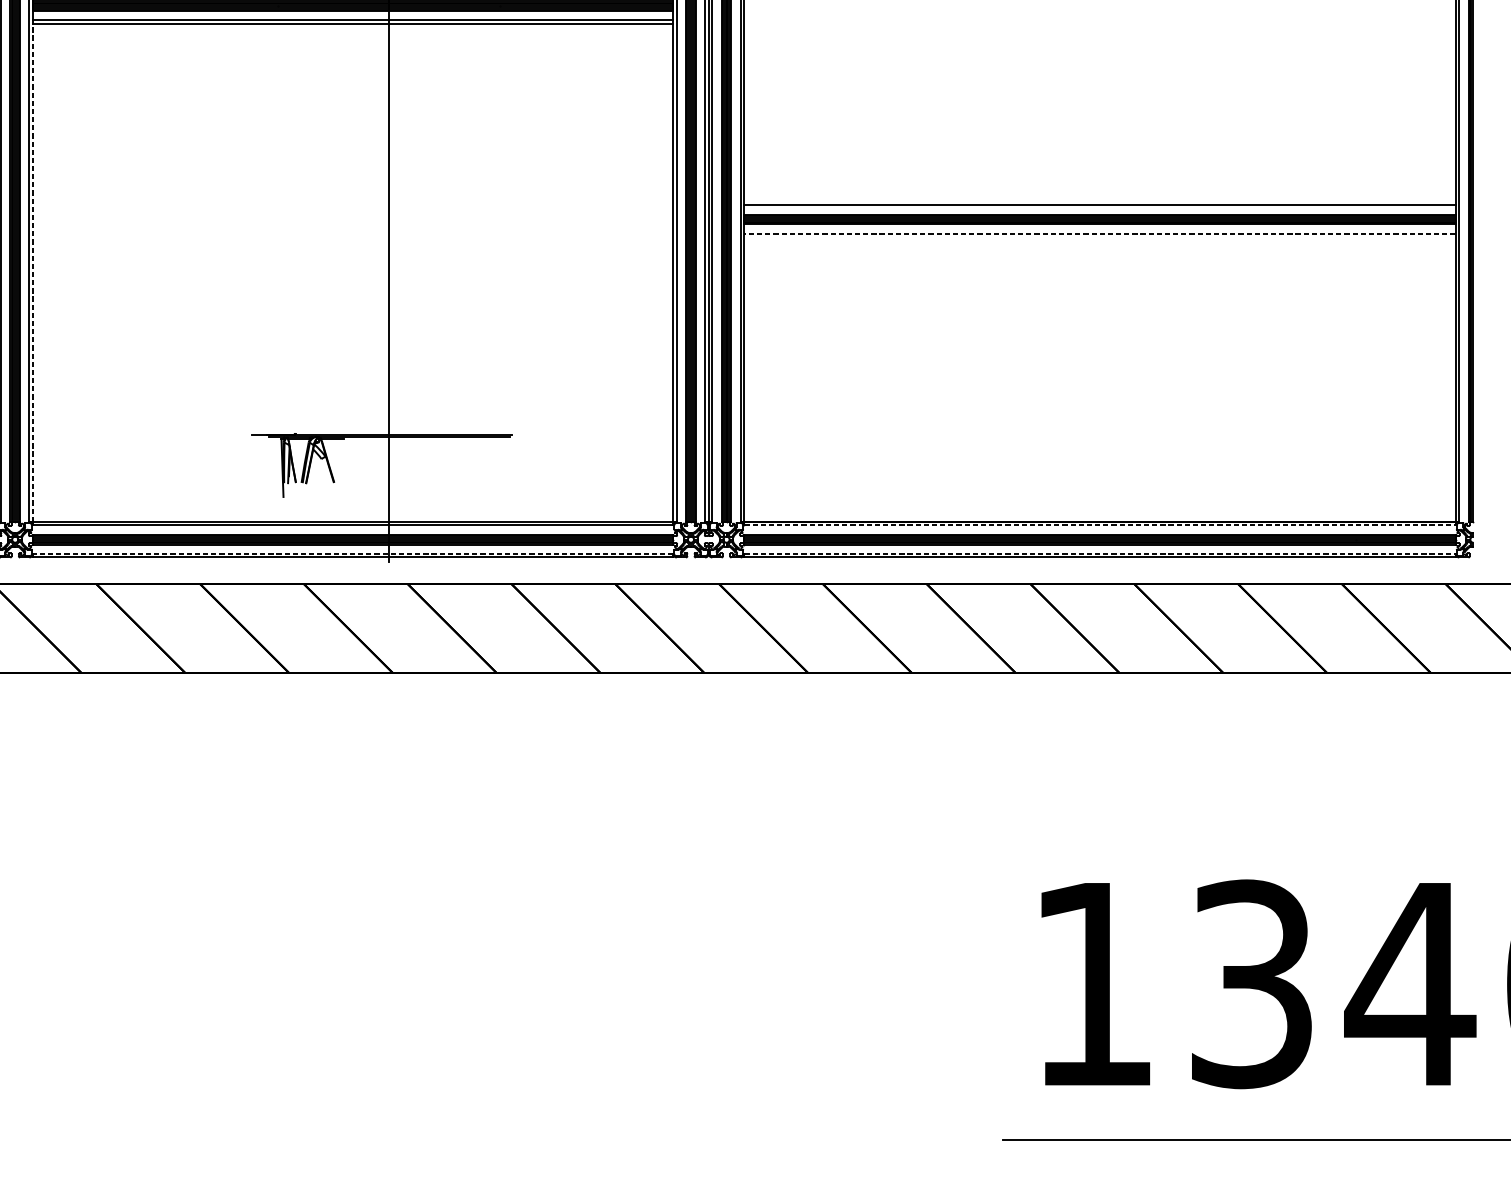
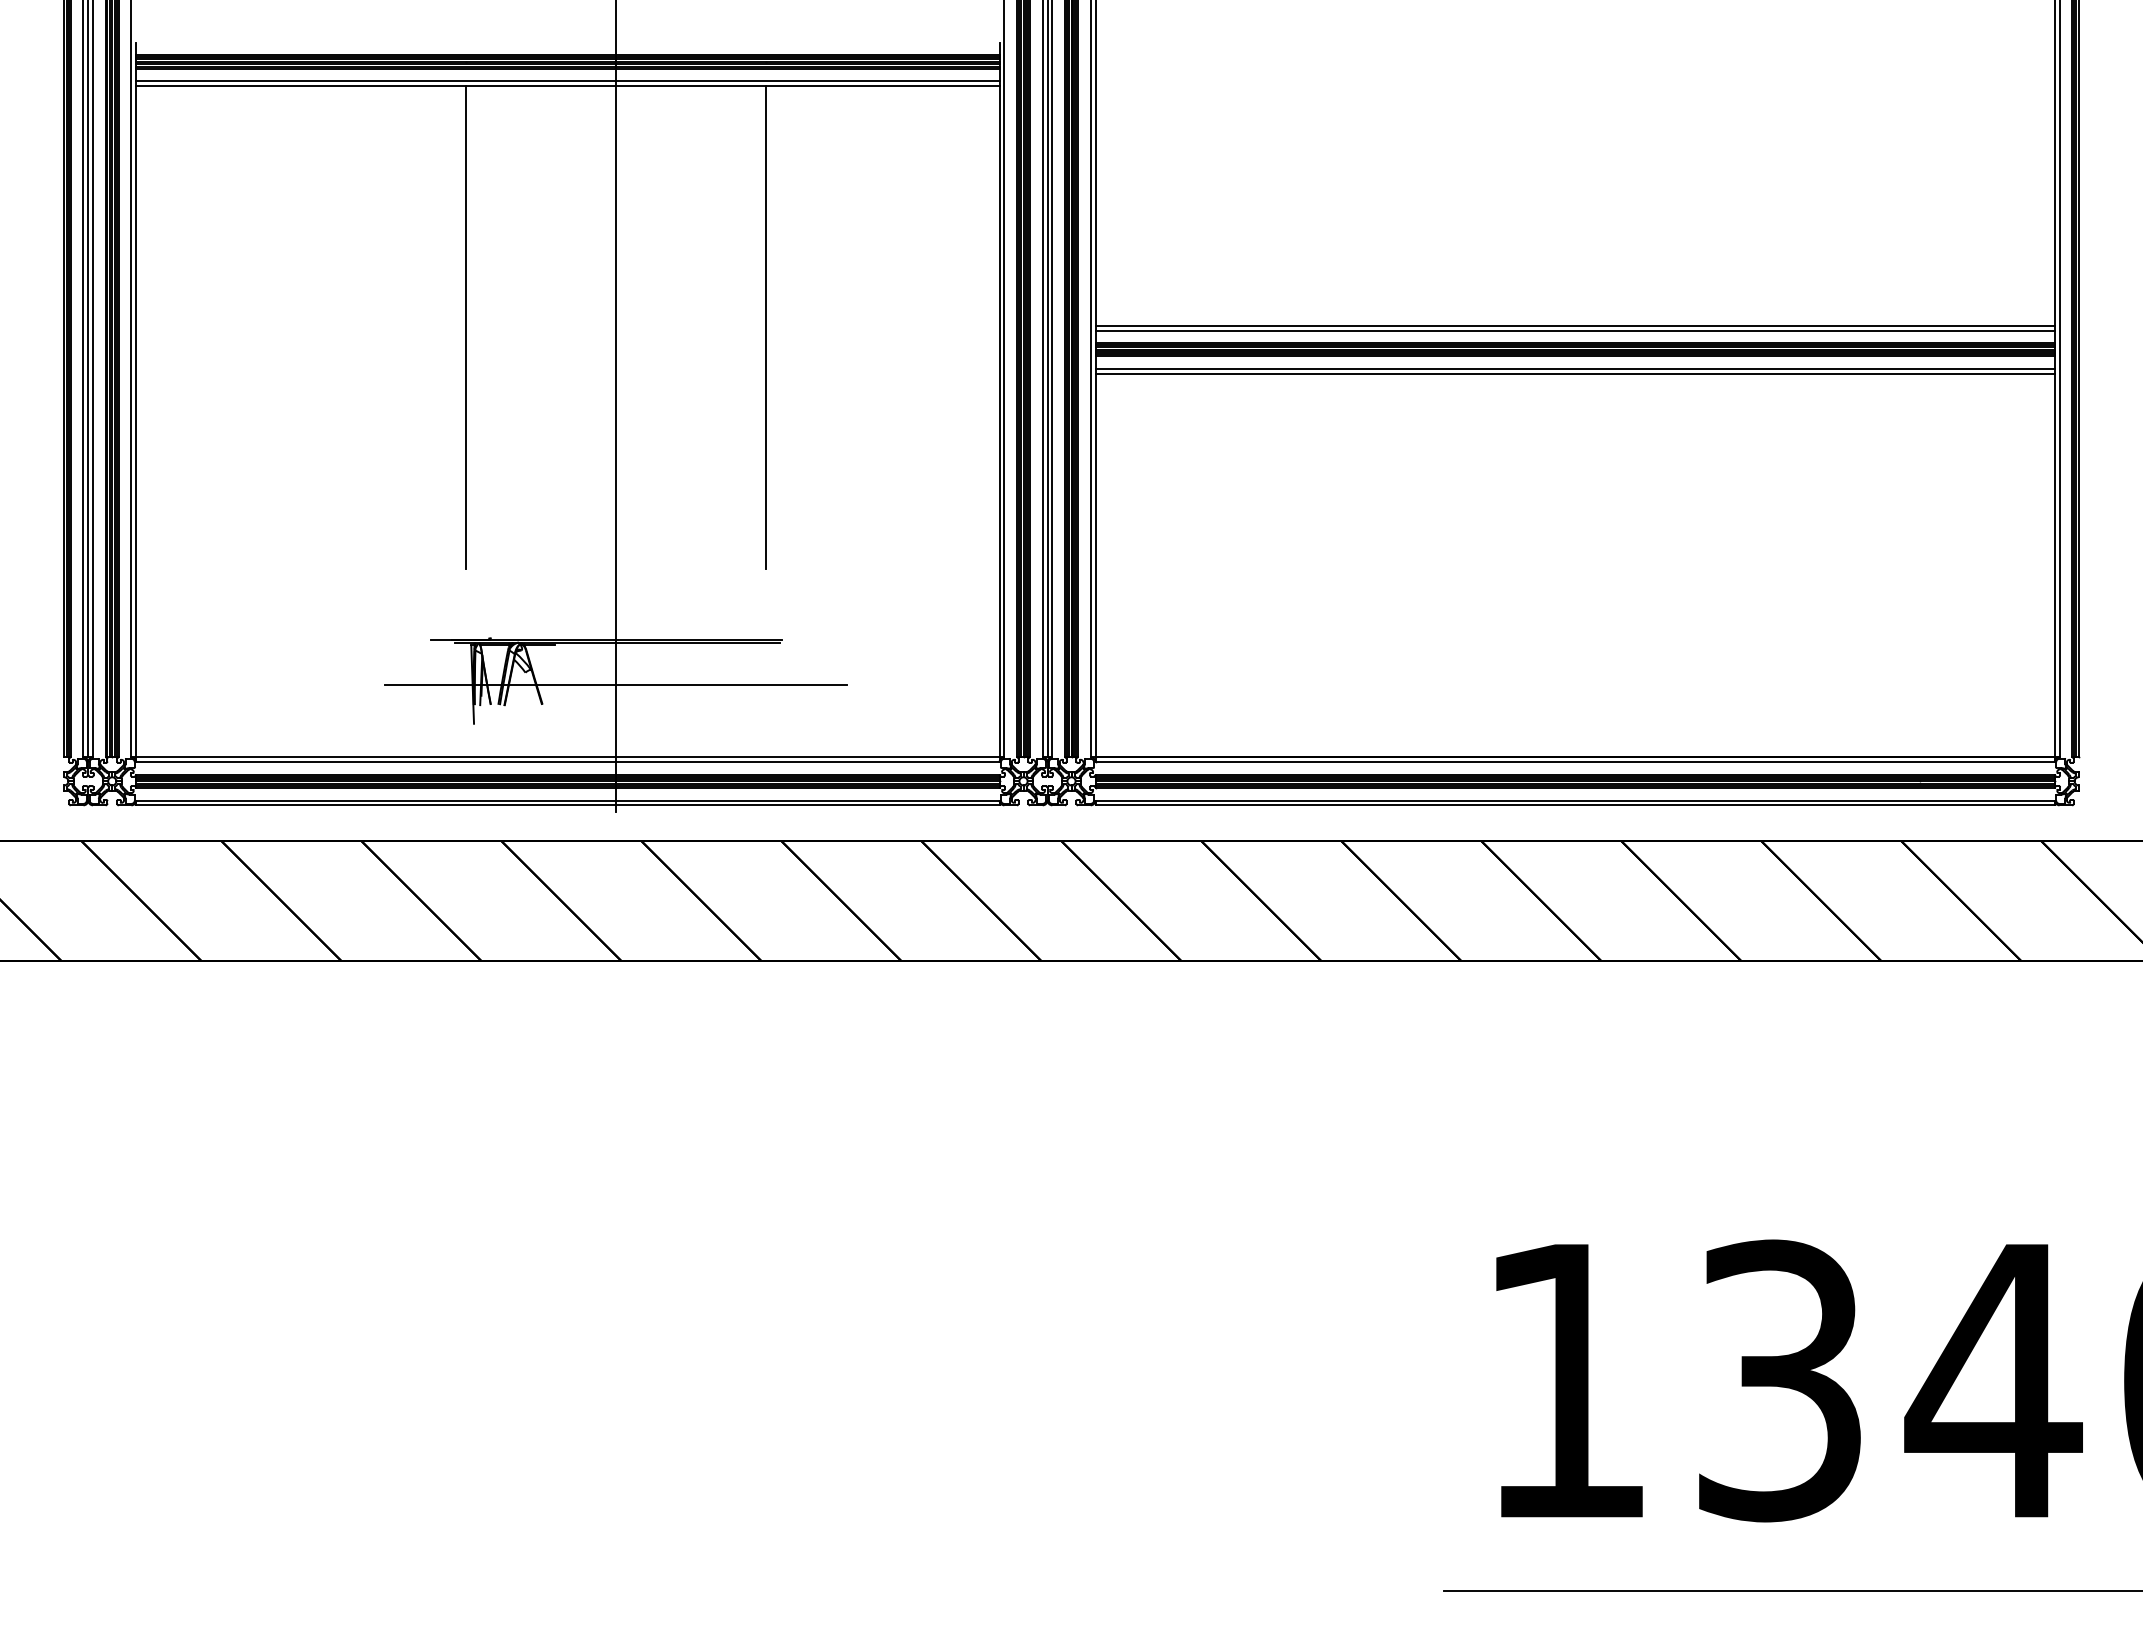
line: (1099, 201) -> (1574, 325), added
line: (277, 203) -> (465, 327), added
line: (499, 203) -> (765, 327), added
line: (1100, 233) -> (1575, 368), dashed -> solid
line: (1099, 237) -> (1574, 373), added
line: (33, 272) -> (136, 421), dashed -> solid
line: (388, 468) -> (615, 685), added
line: (1100, 525) -> (1575, 762), dashed -> solid
line: (352, 553) -> (567, 800), dashed -> solid
line: (1100, 553) -> (1575, 800), dashed -> solid

